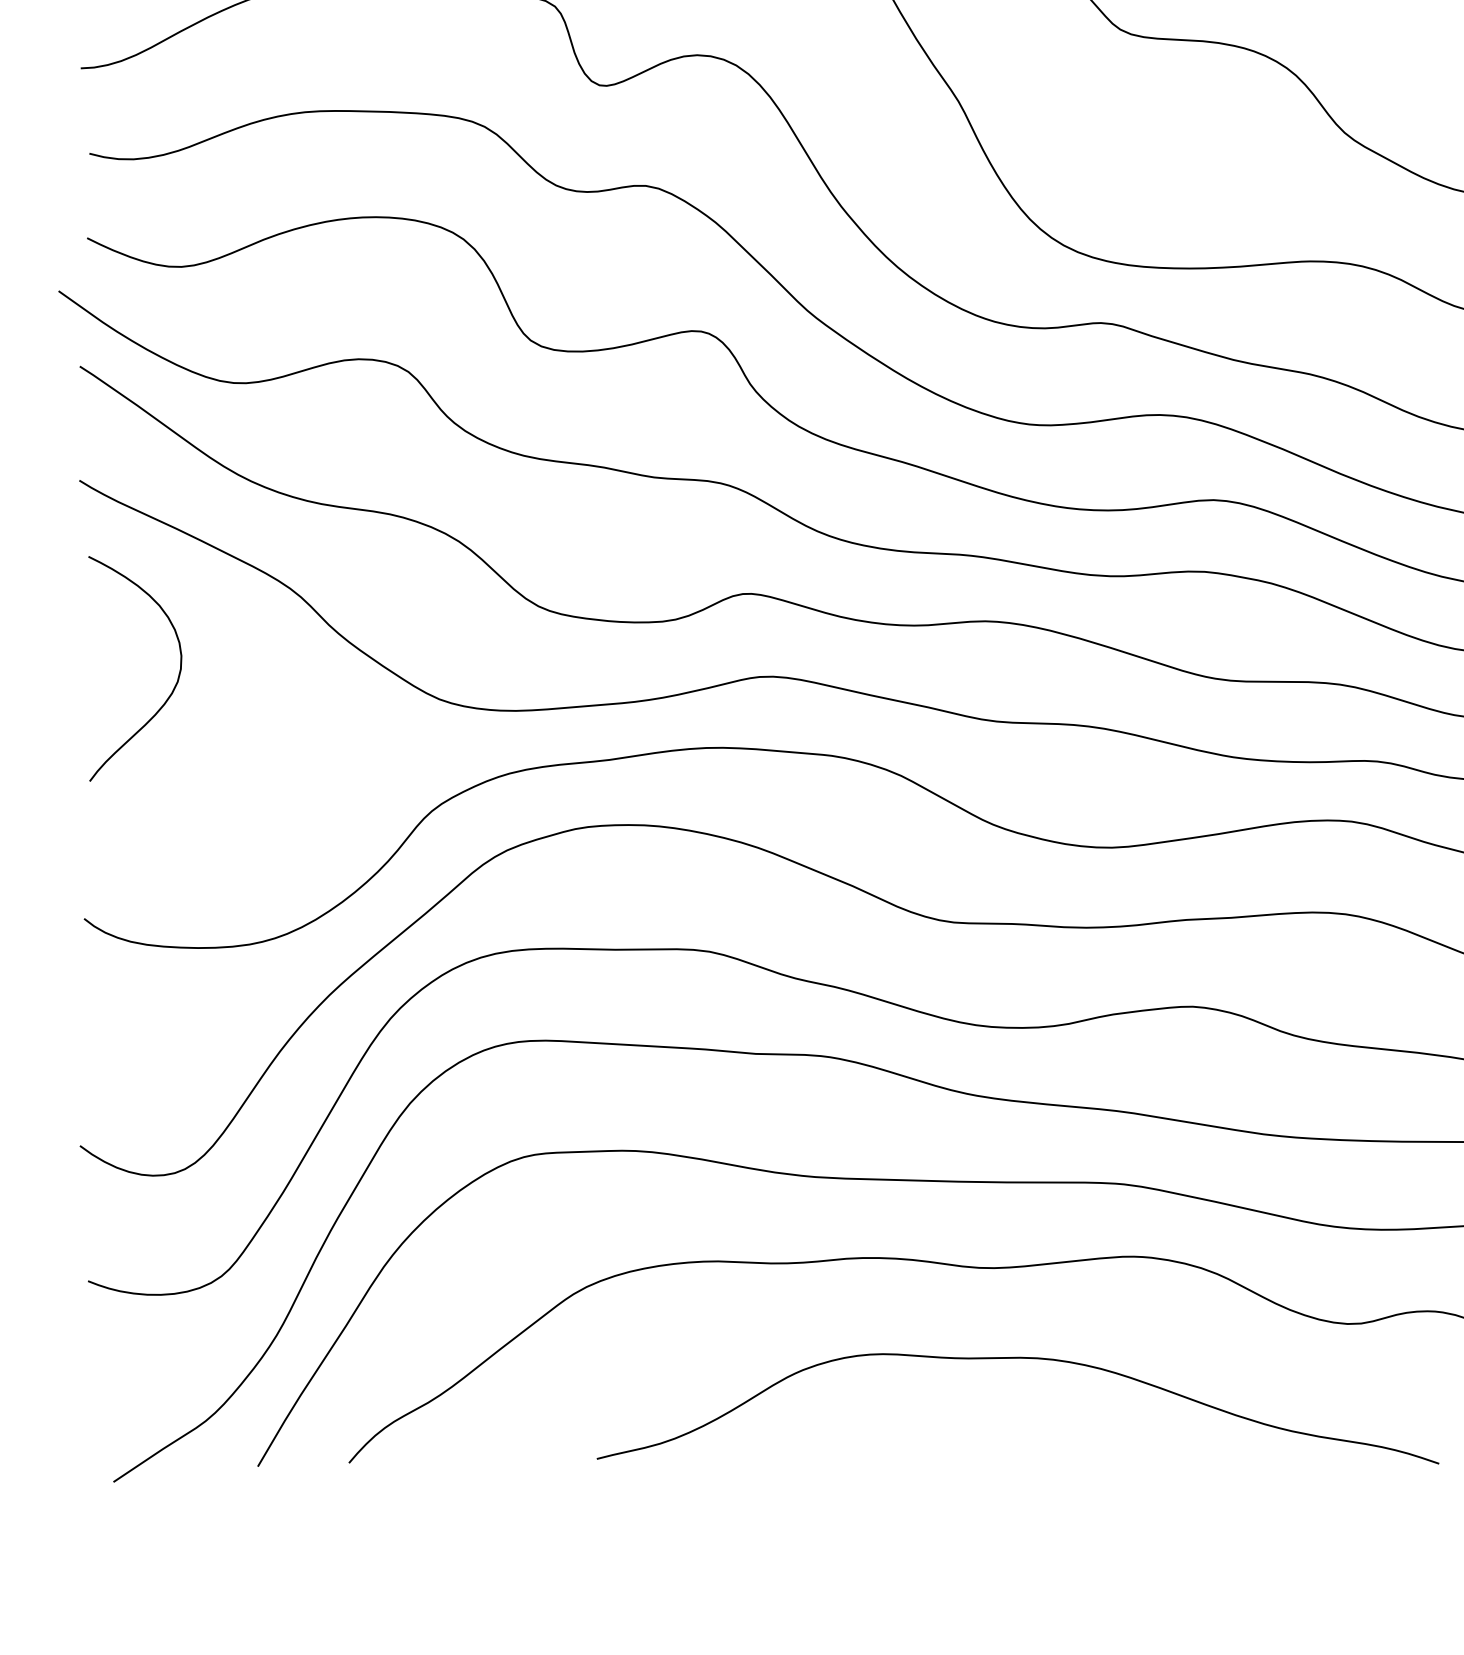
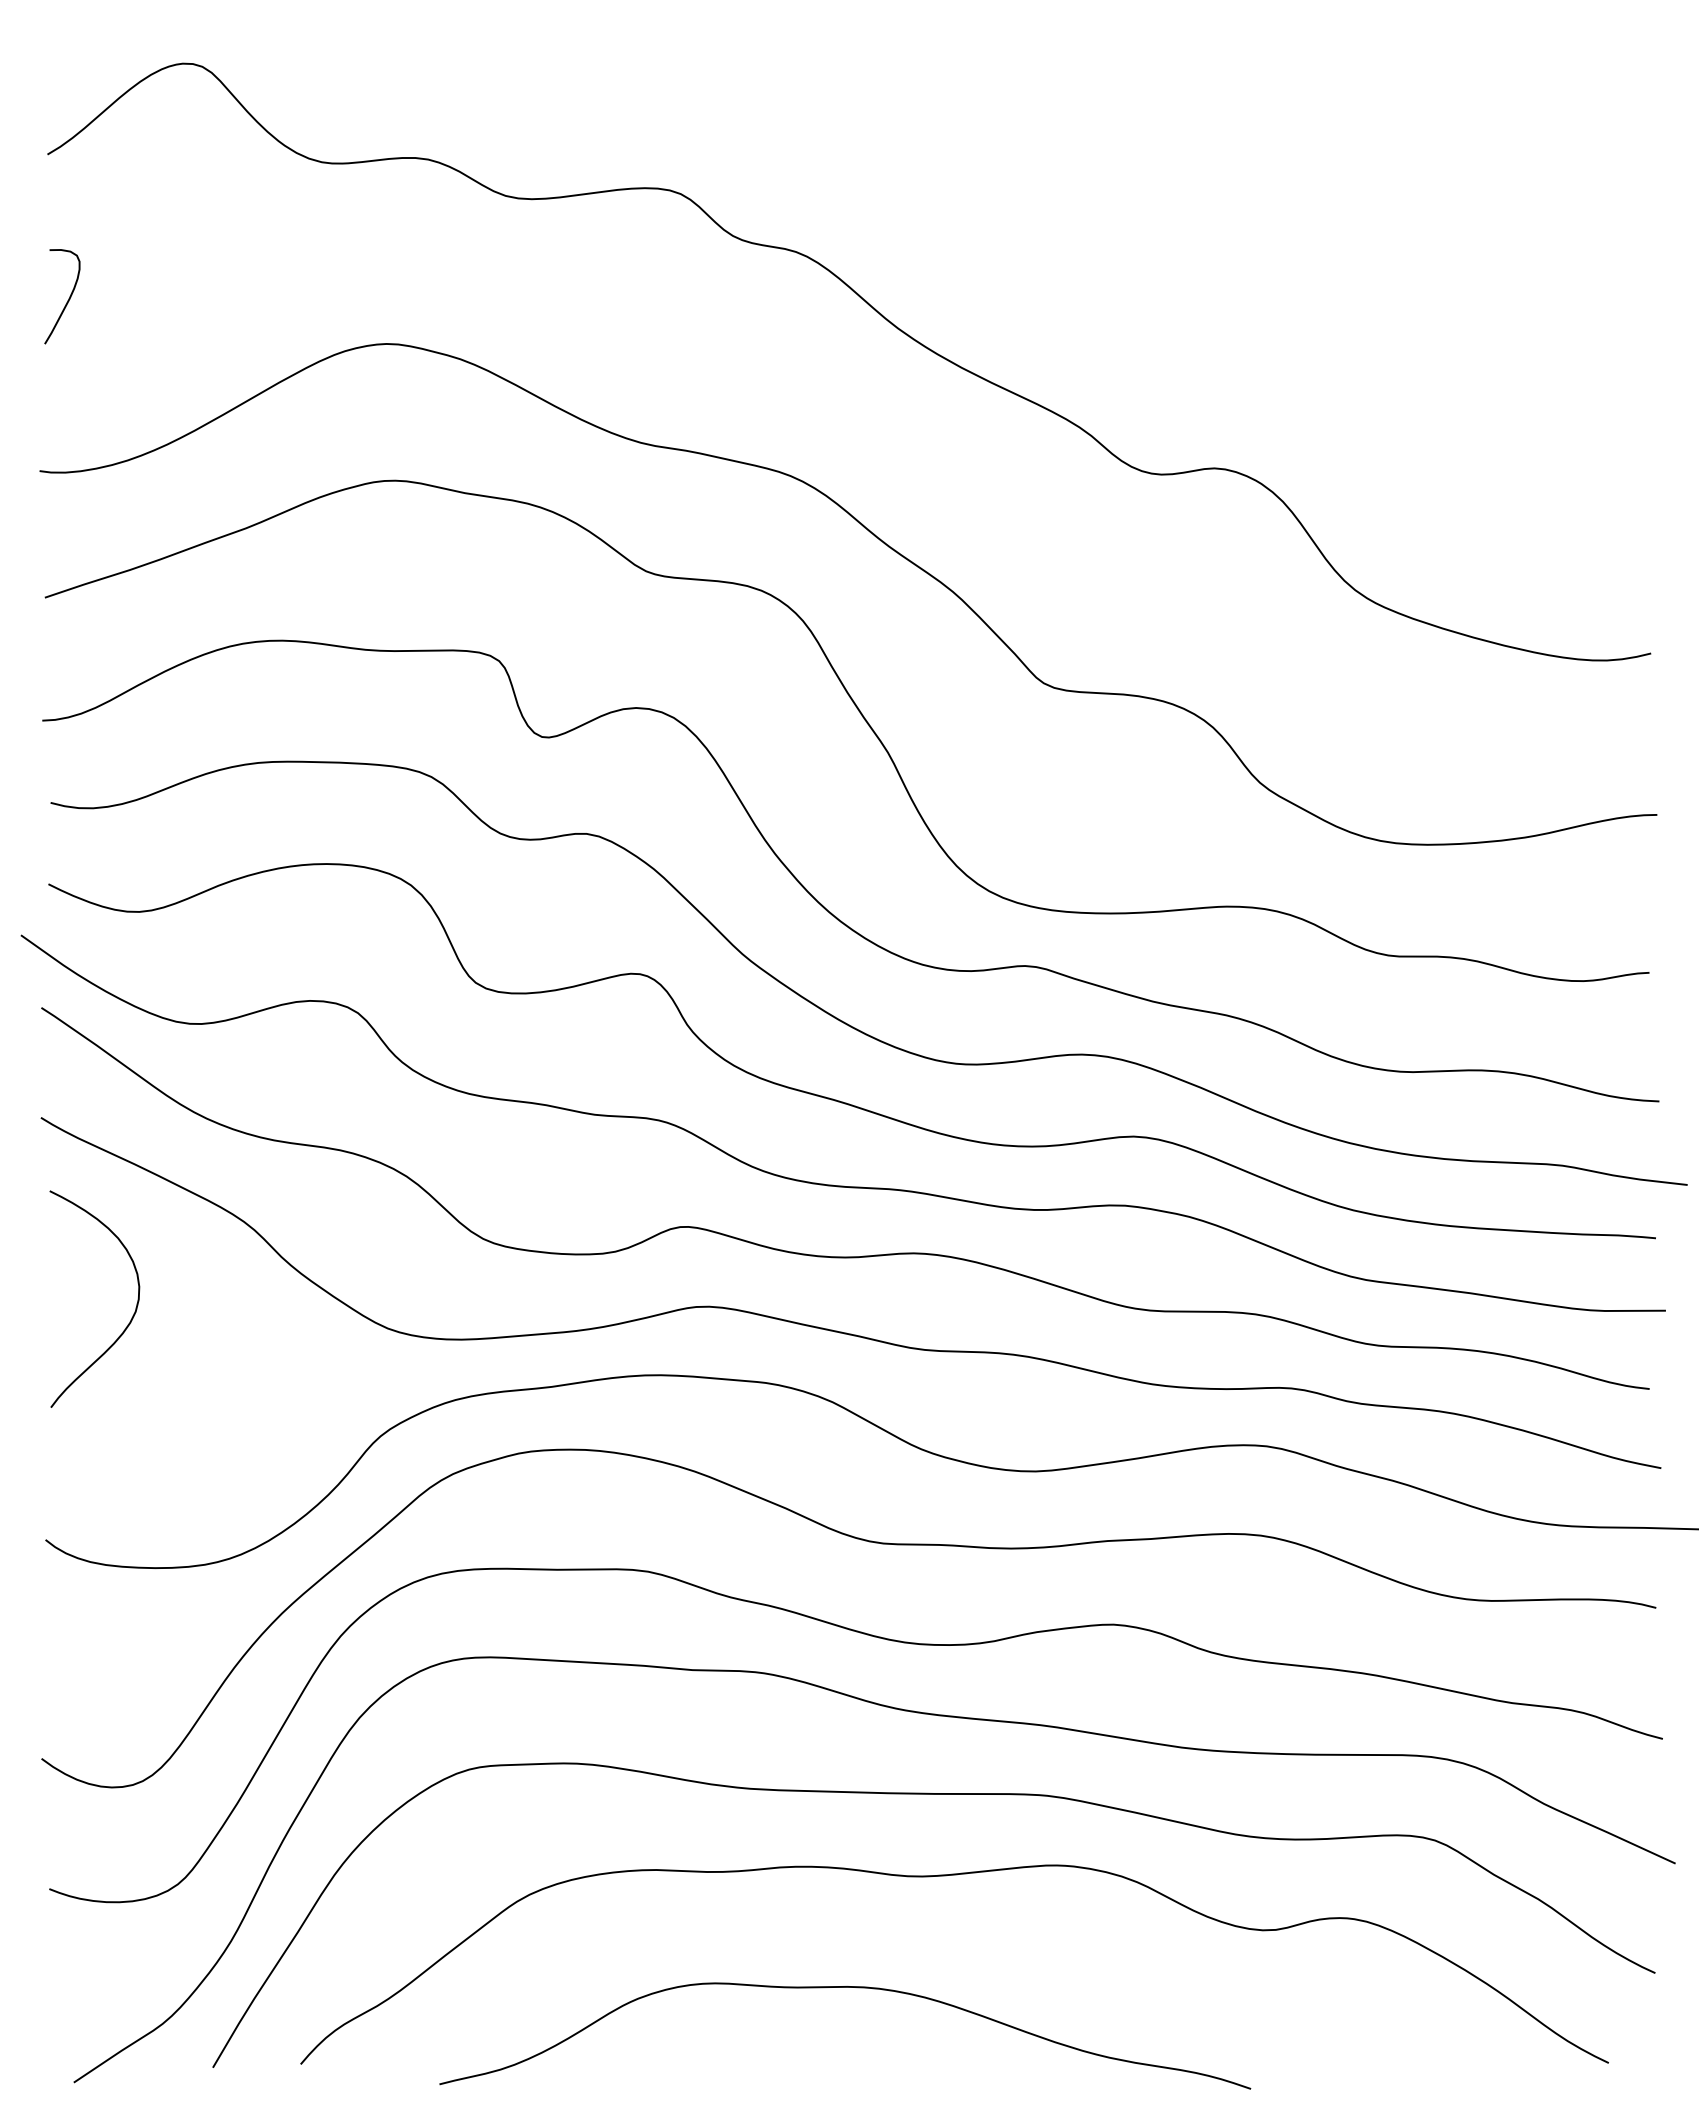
curve: (1018, 1358) -> (845, 1987), moved

